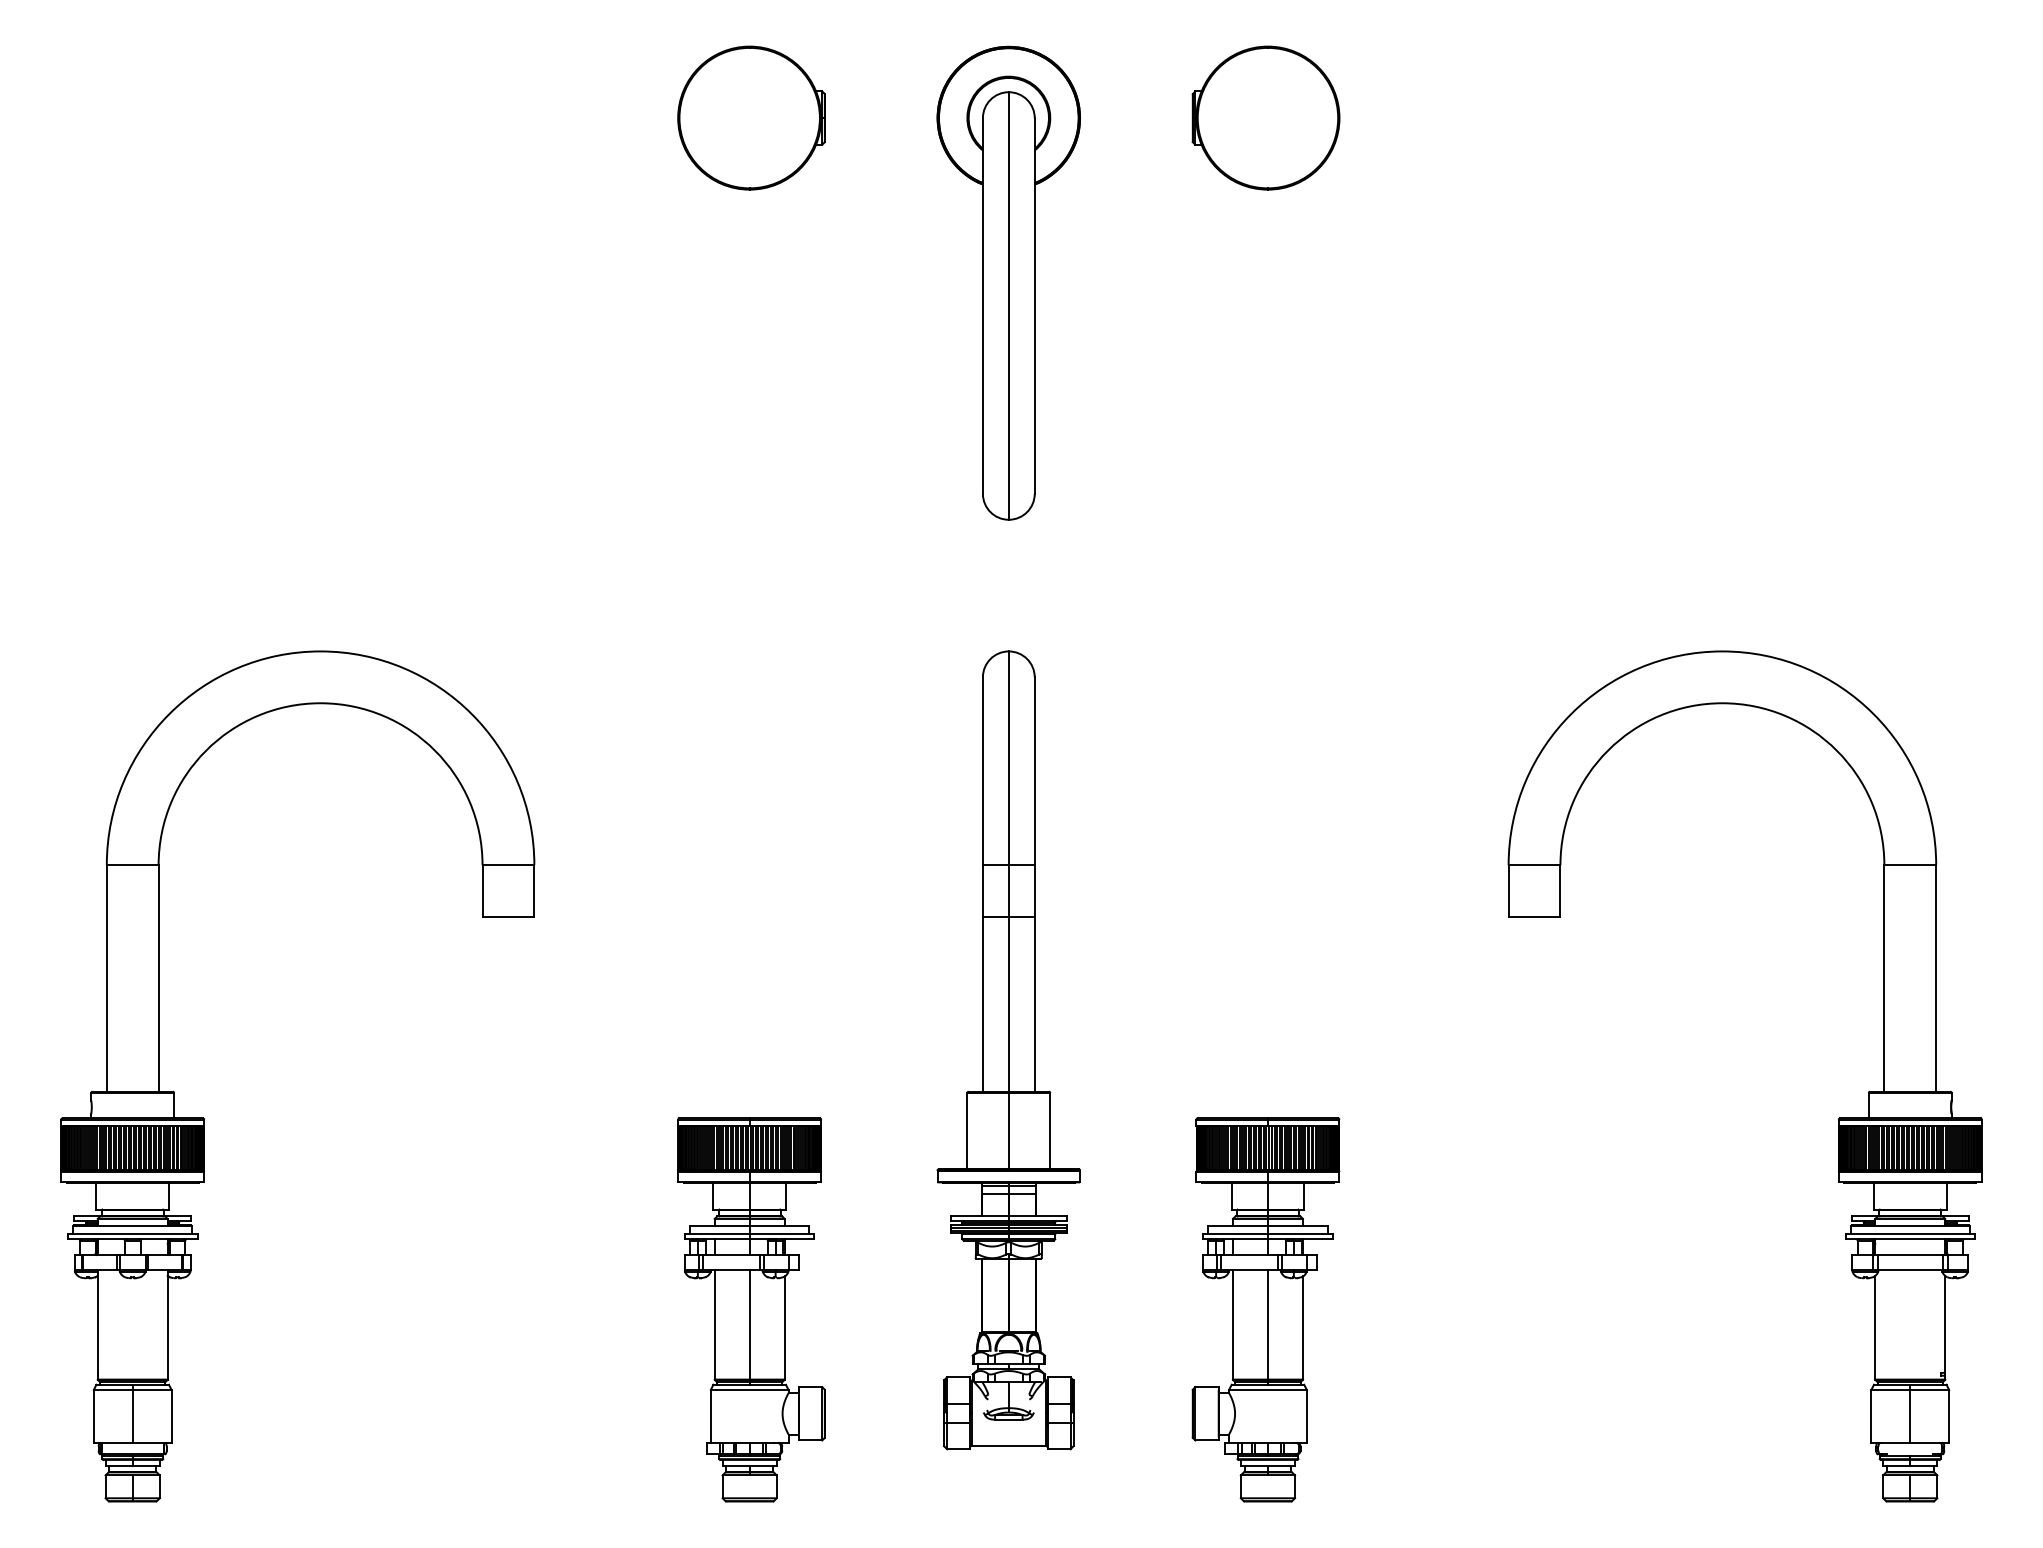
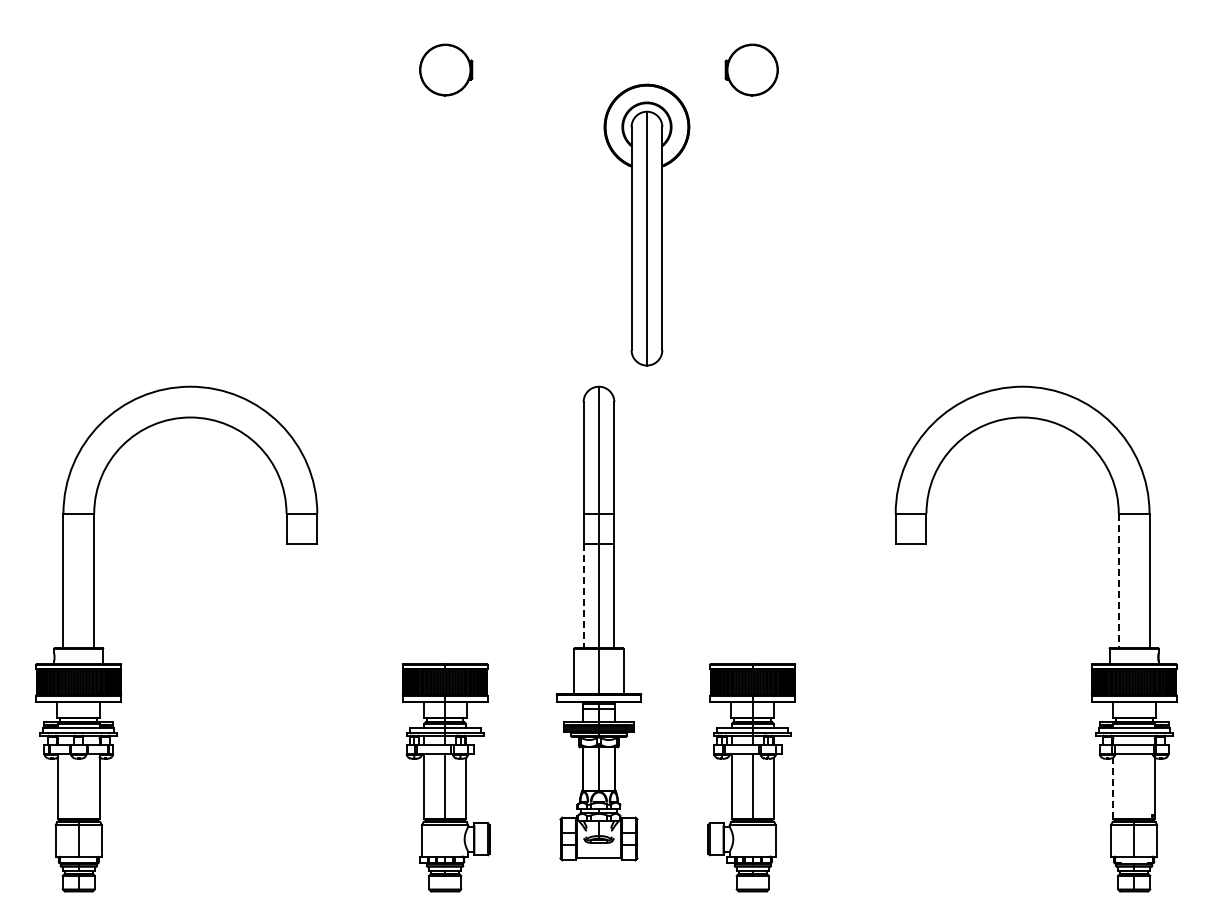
part: (750, 117) -> (445, 69), size x0.6
part: (1265, 117) -> (751, 69), size x0.6
part: (1008, 282) -> (646, 224), moved
line: (1883, 979) -> (1118, 581), solid -> dashed
line: (982, 1004) -> (583, 596), solid -> dashed
line: (1875, 1328) -> (1113, 788), solid -> dashed

